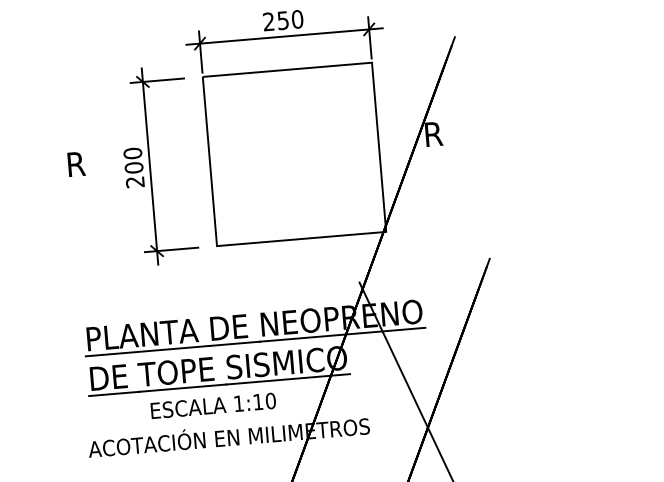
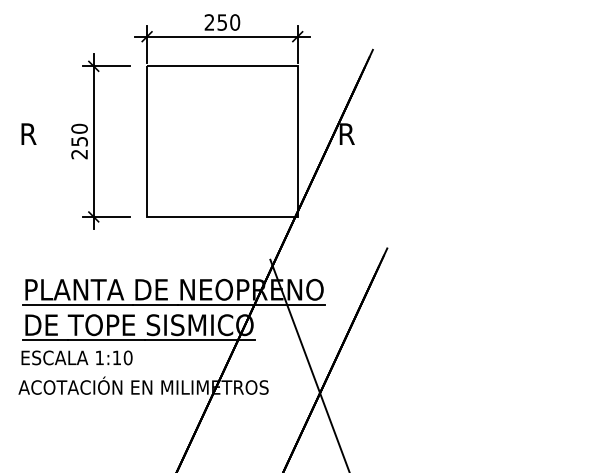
text: (133, 167) -> (79, 141), 200 -> 250
text: (212, 405) -> (76, 357), moved

